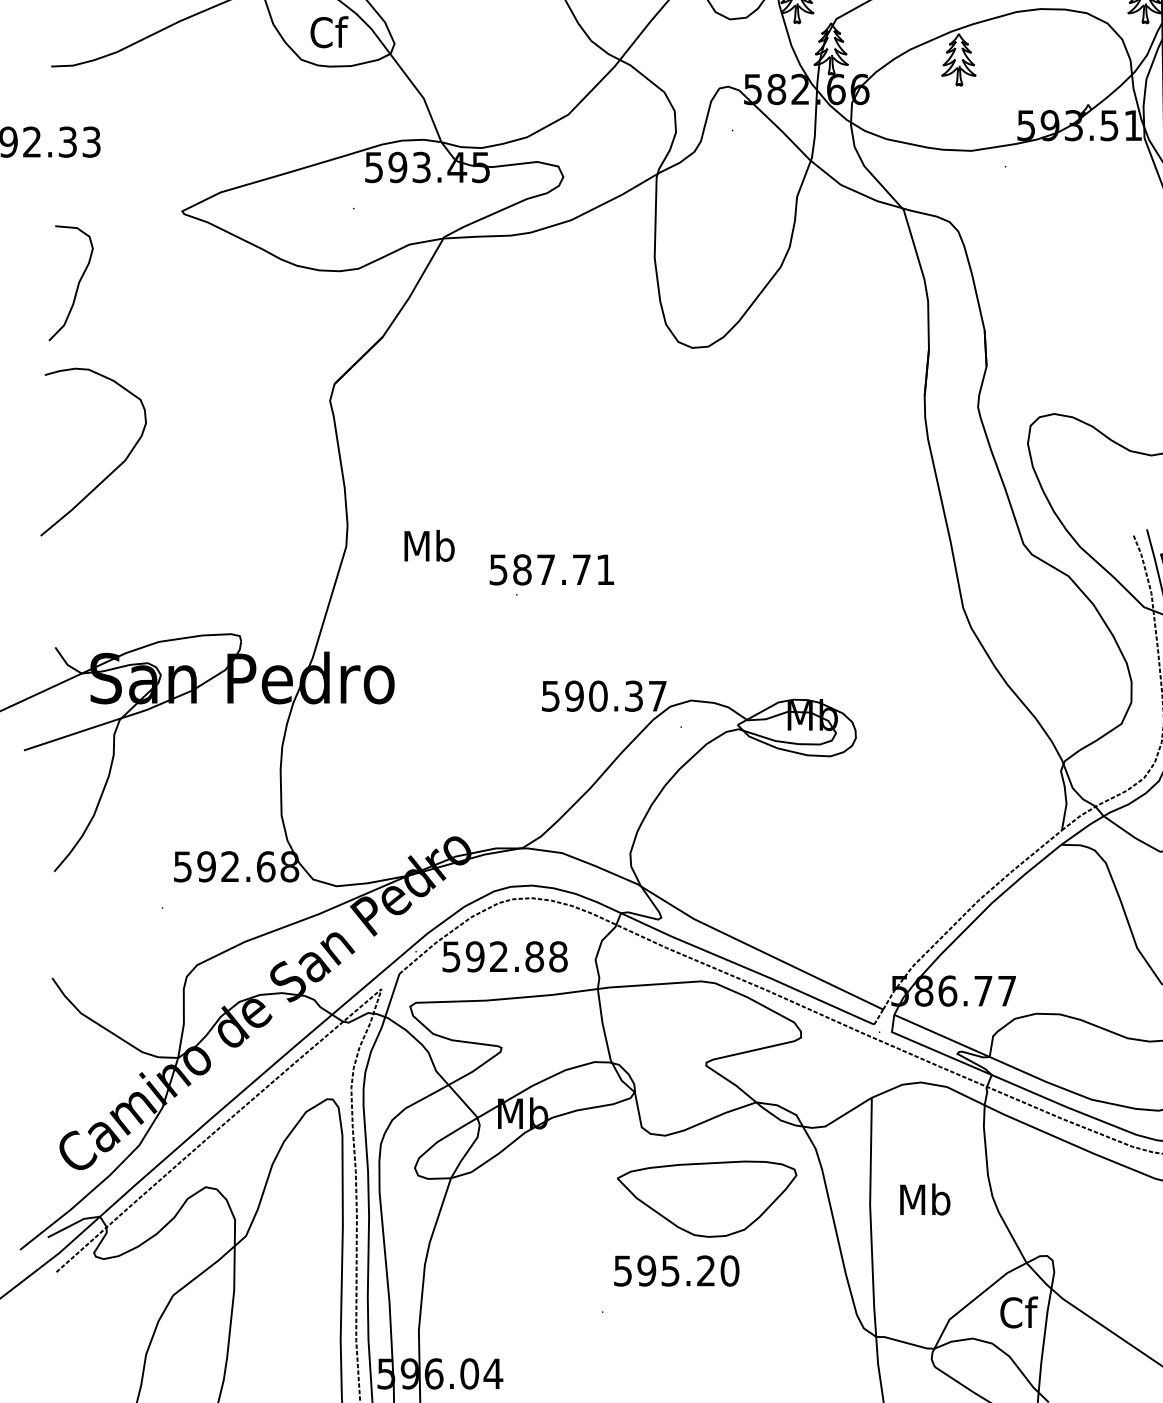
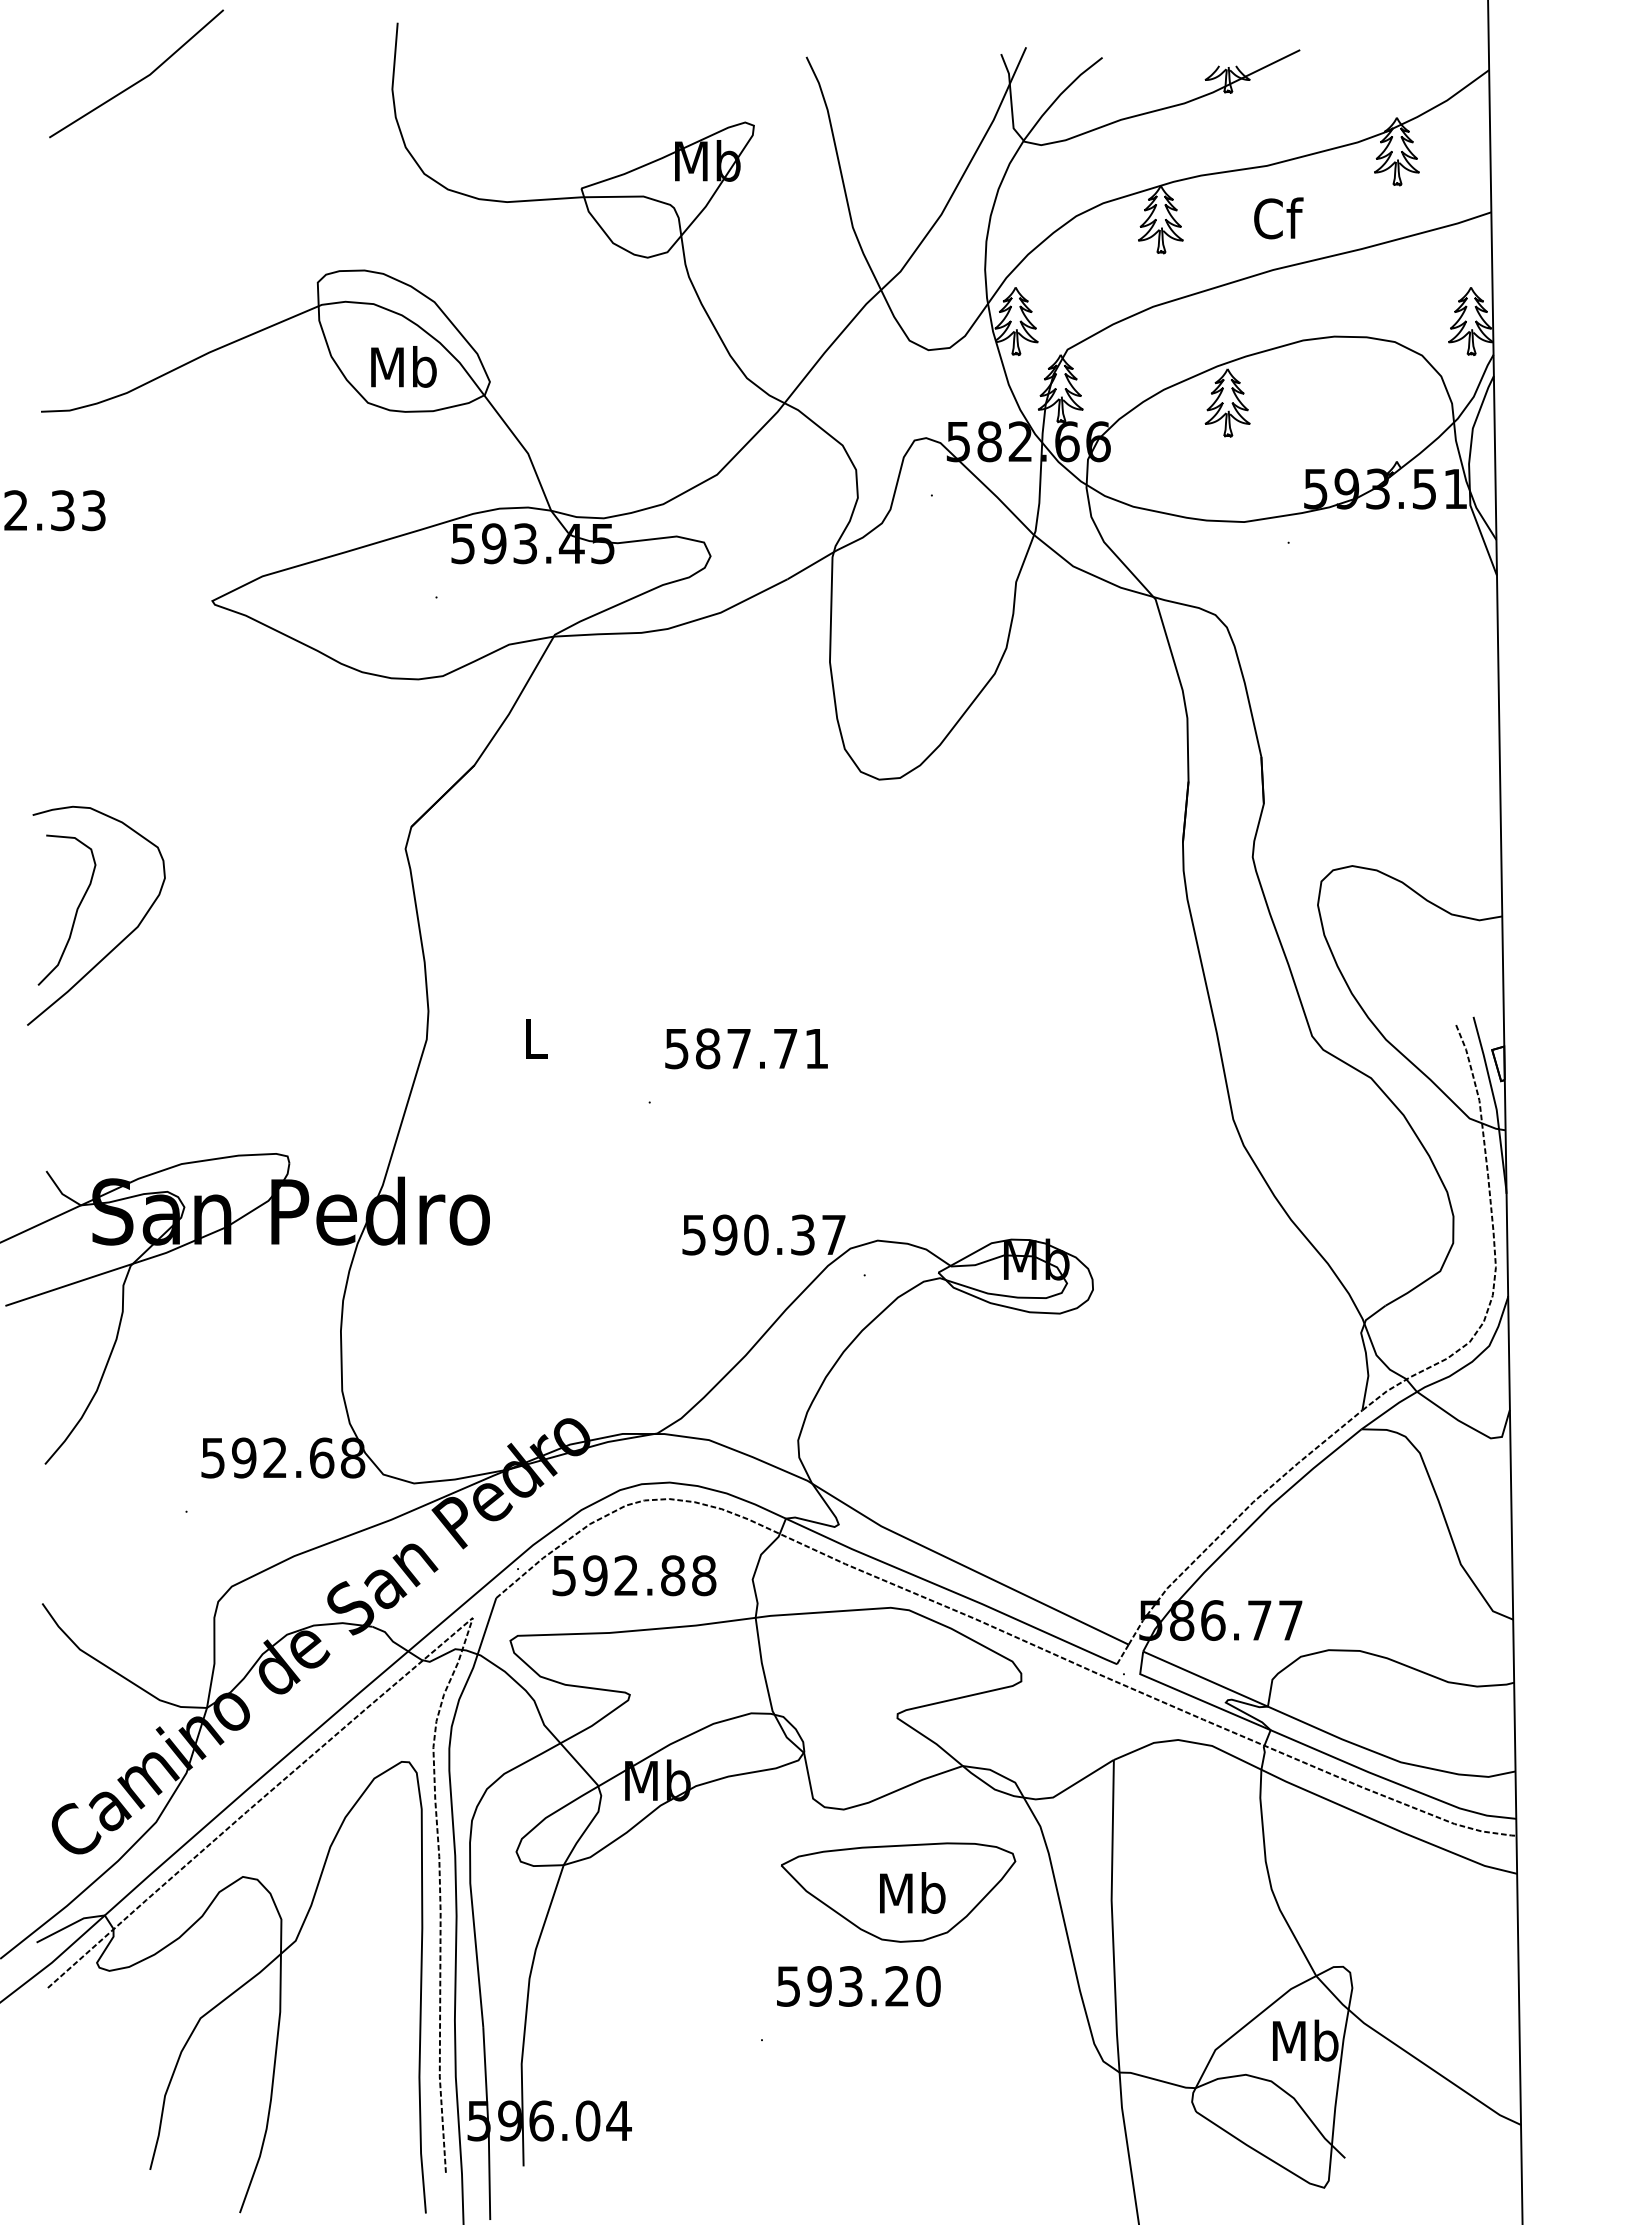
text: (328, 31) -> (403, 366), Cf -> Mb
curve: (77, 285) -> (75, 912), moved
text: (429, 545) -> (535, 1038), Mb -> L
text: (551, 569) -> (746, 1048), moved
text: (925, 1199) -> (912, 1892), moved
text: (670, 1271) -> (850, 1986), 595.20 -> 593.20
text: (1018, 1312) -> (1305, 2040), Cf -> Mb

